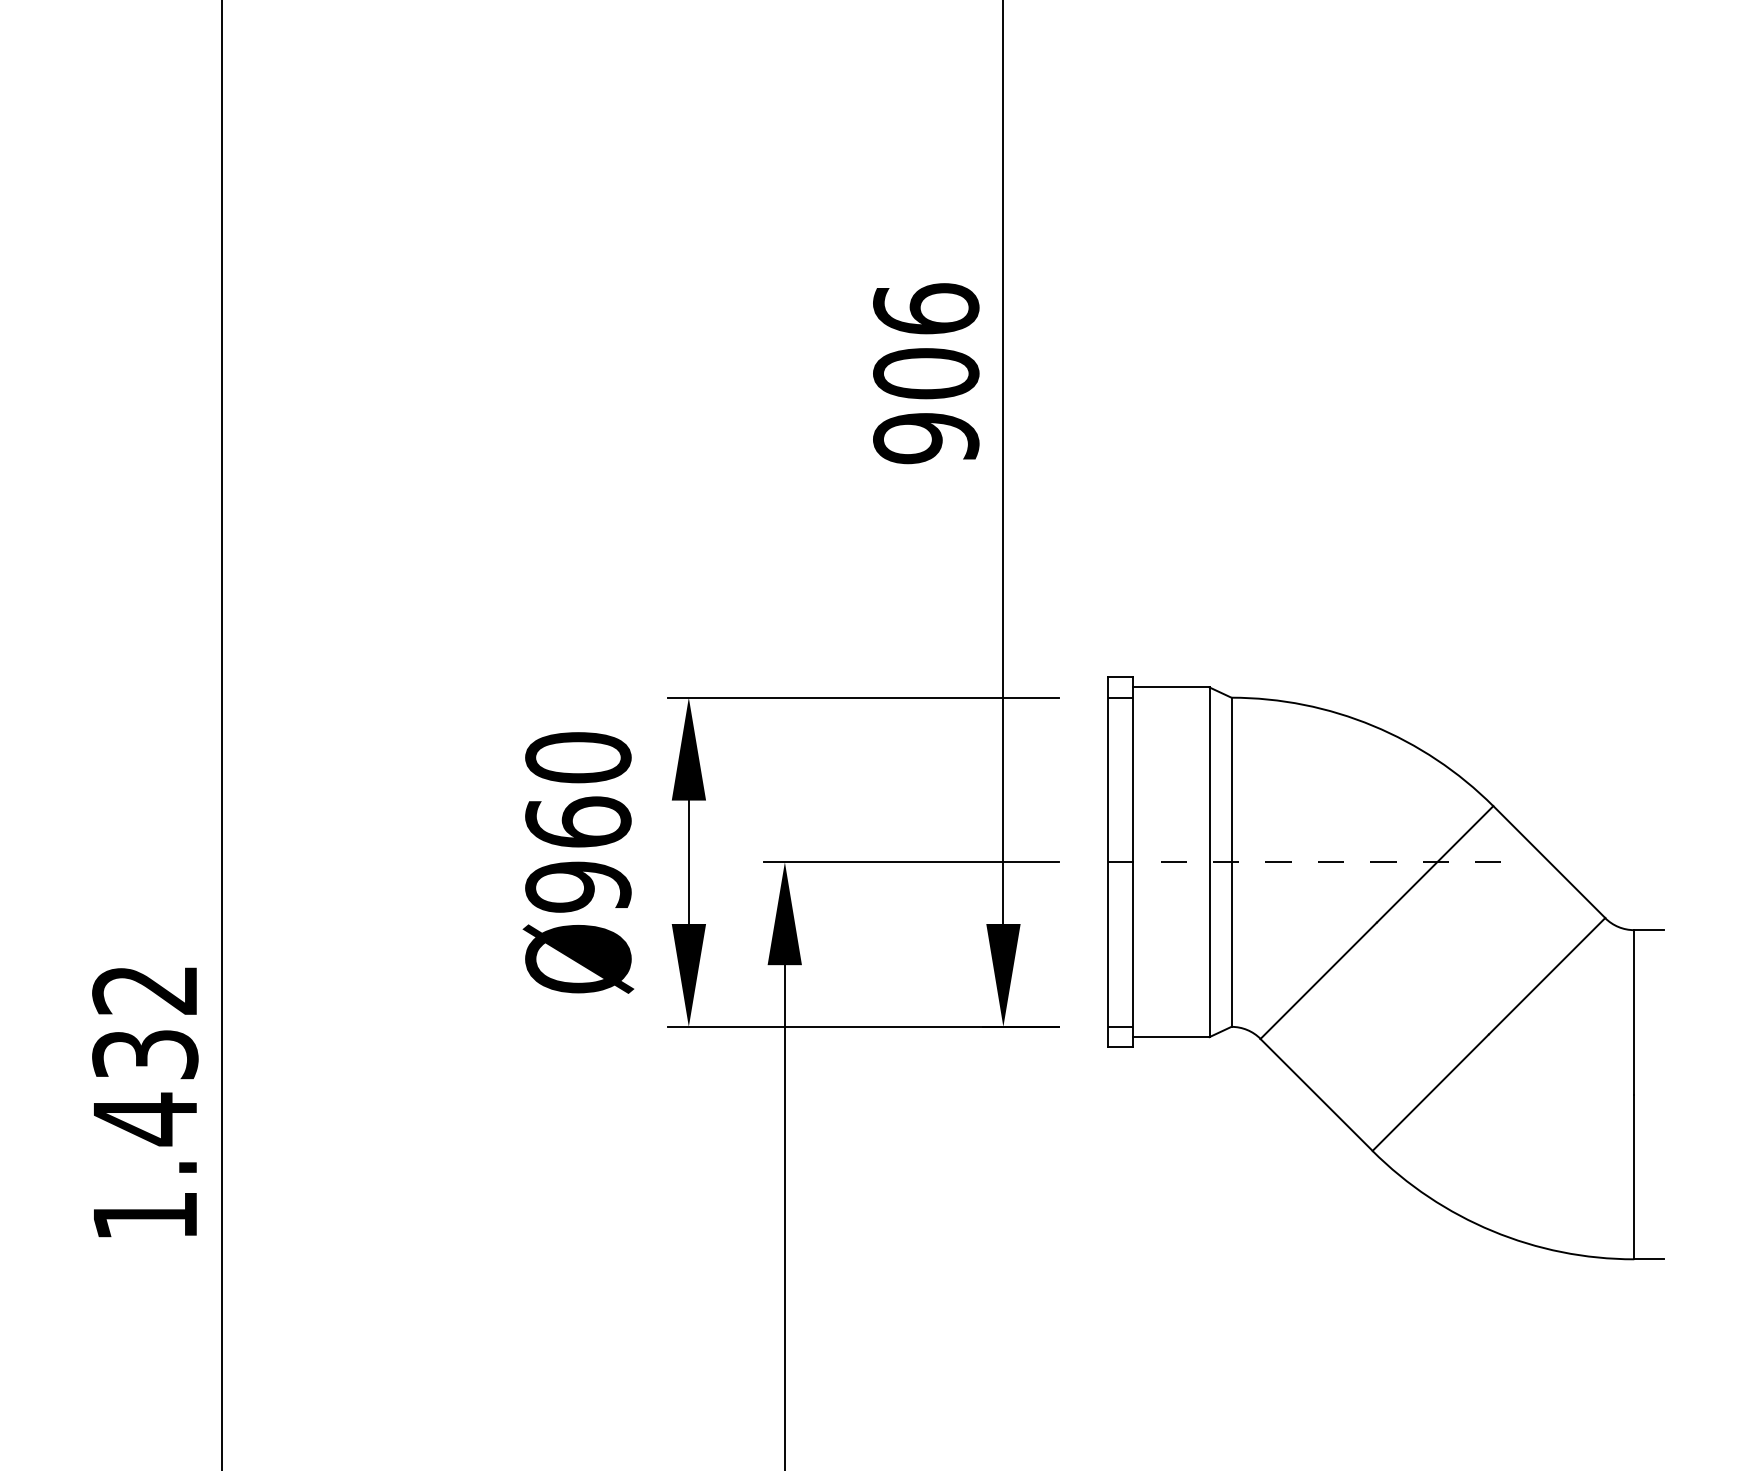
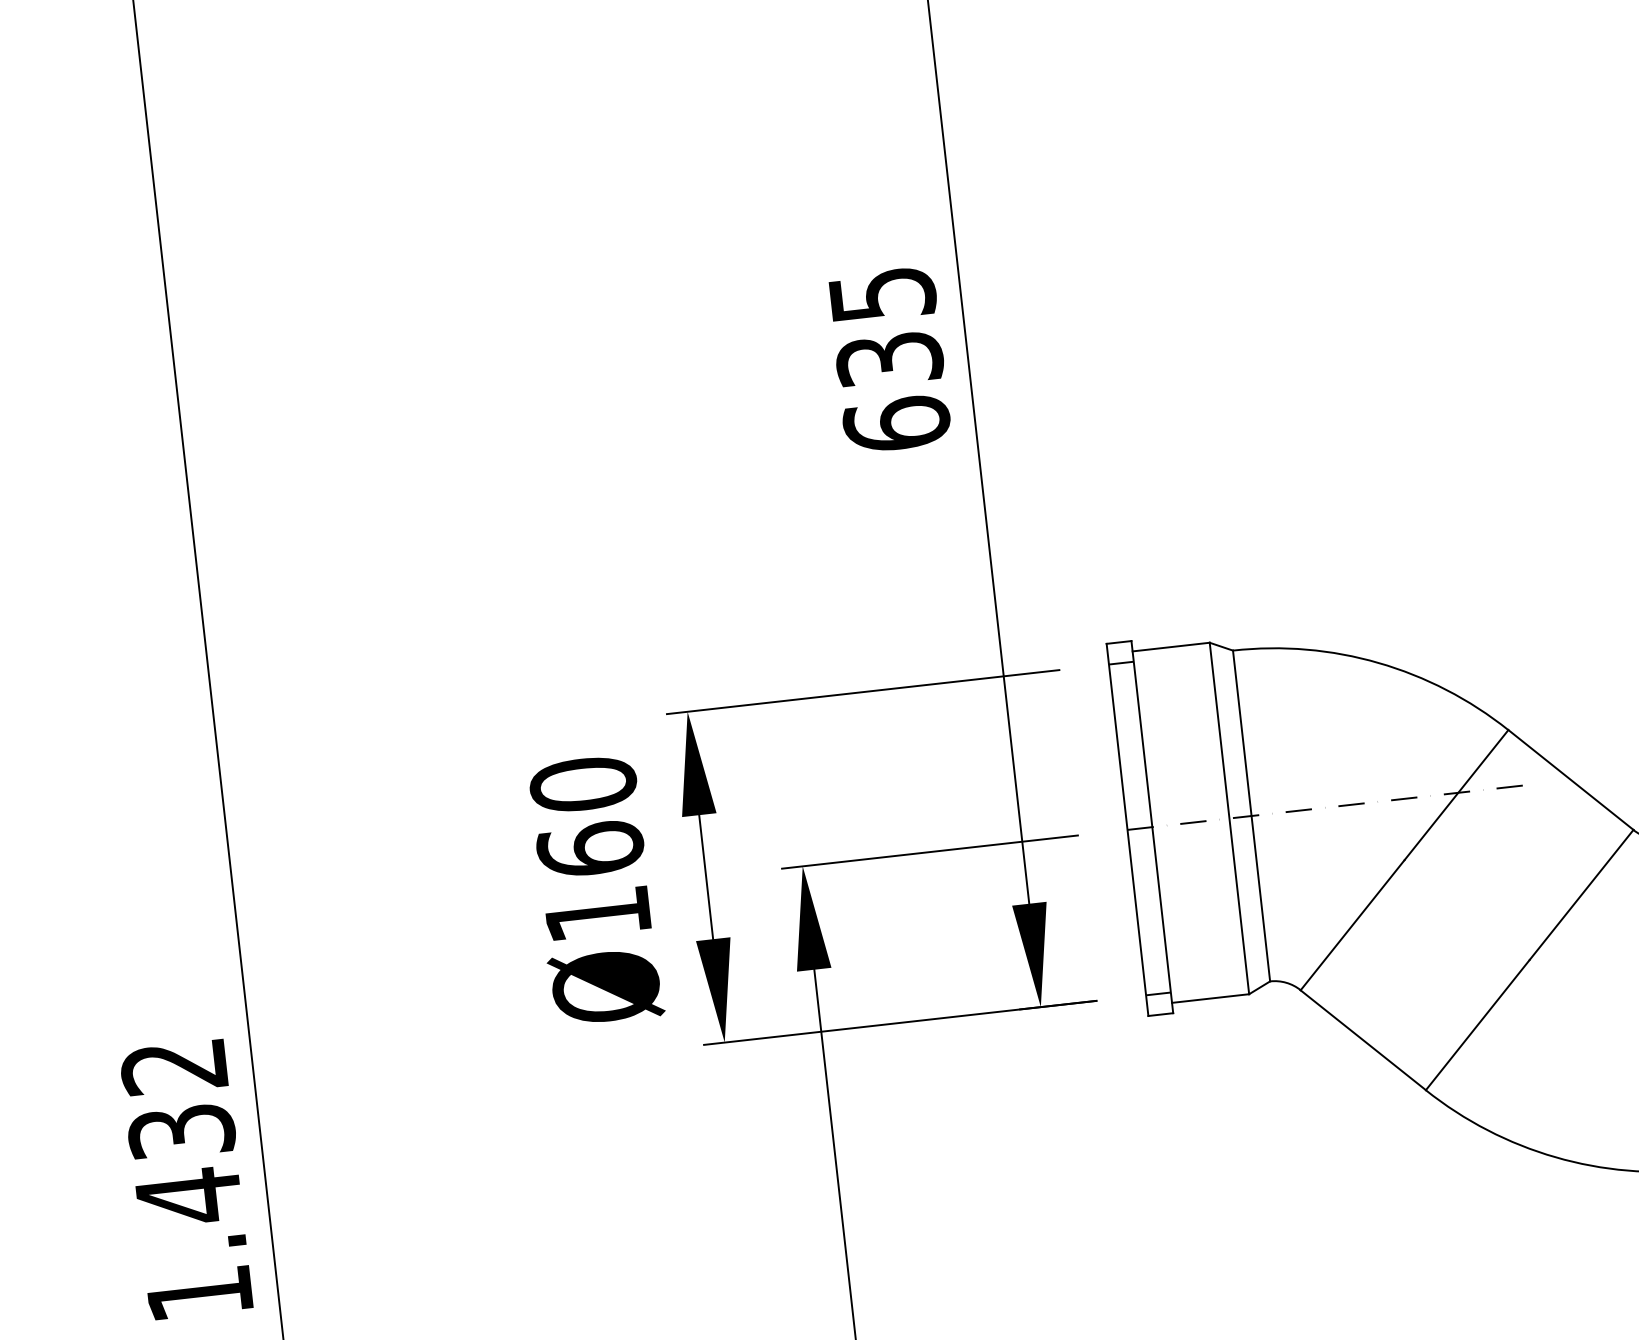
text: (926, 373) -> (889, 359), 906 -> 635
text: (578, 886) -> (598, 913), Ø960 -> Ø160

